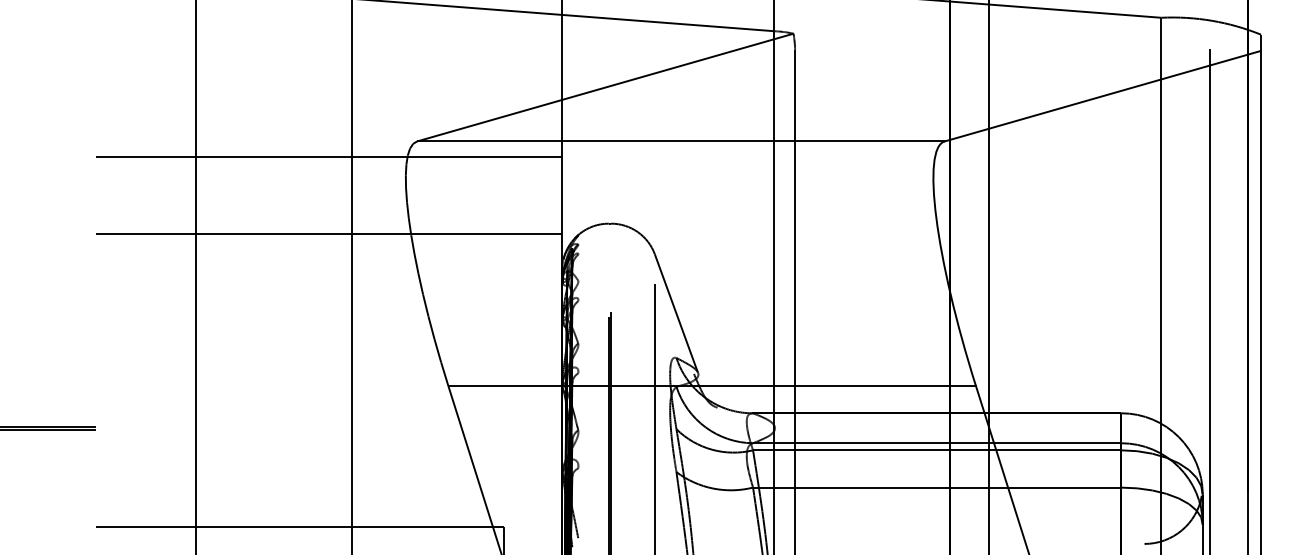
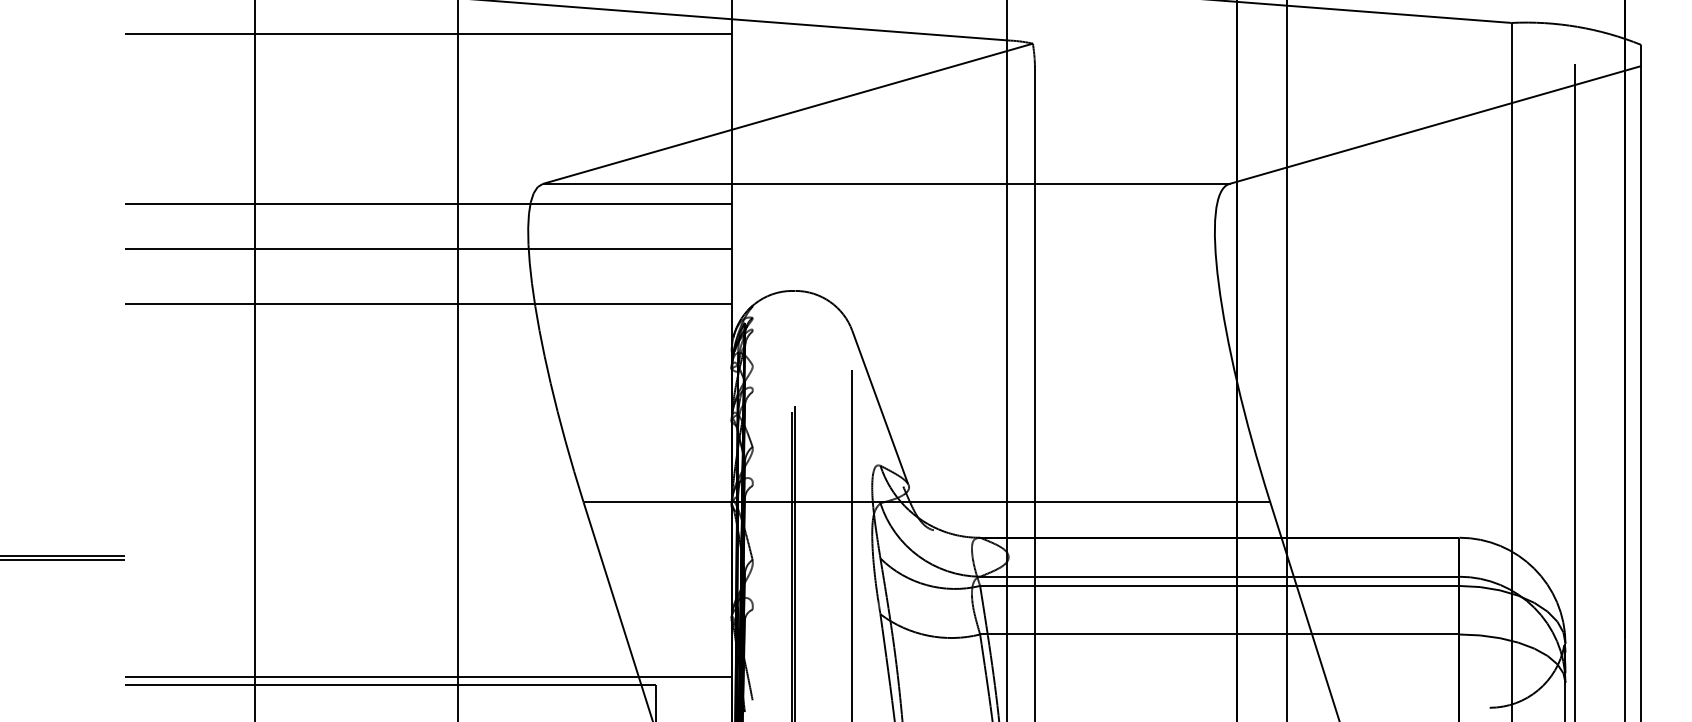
line: (329, 25) -> (428, 32), added
line: (329, 191) -> (428, 249), added
line: (329, 520) -> (428, 677), added

